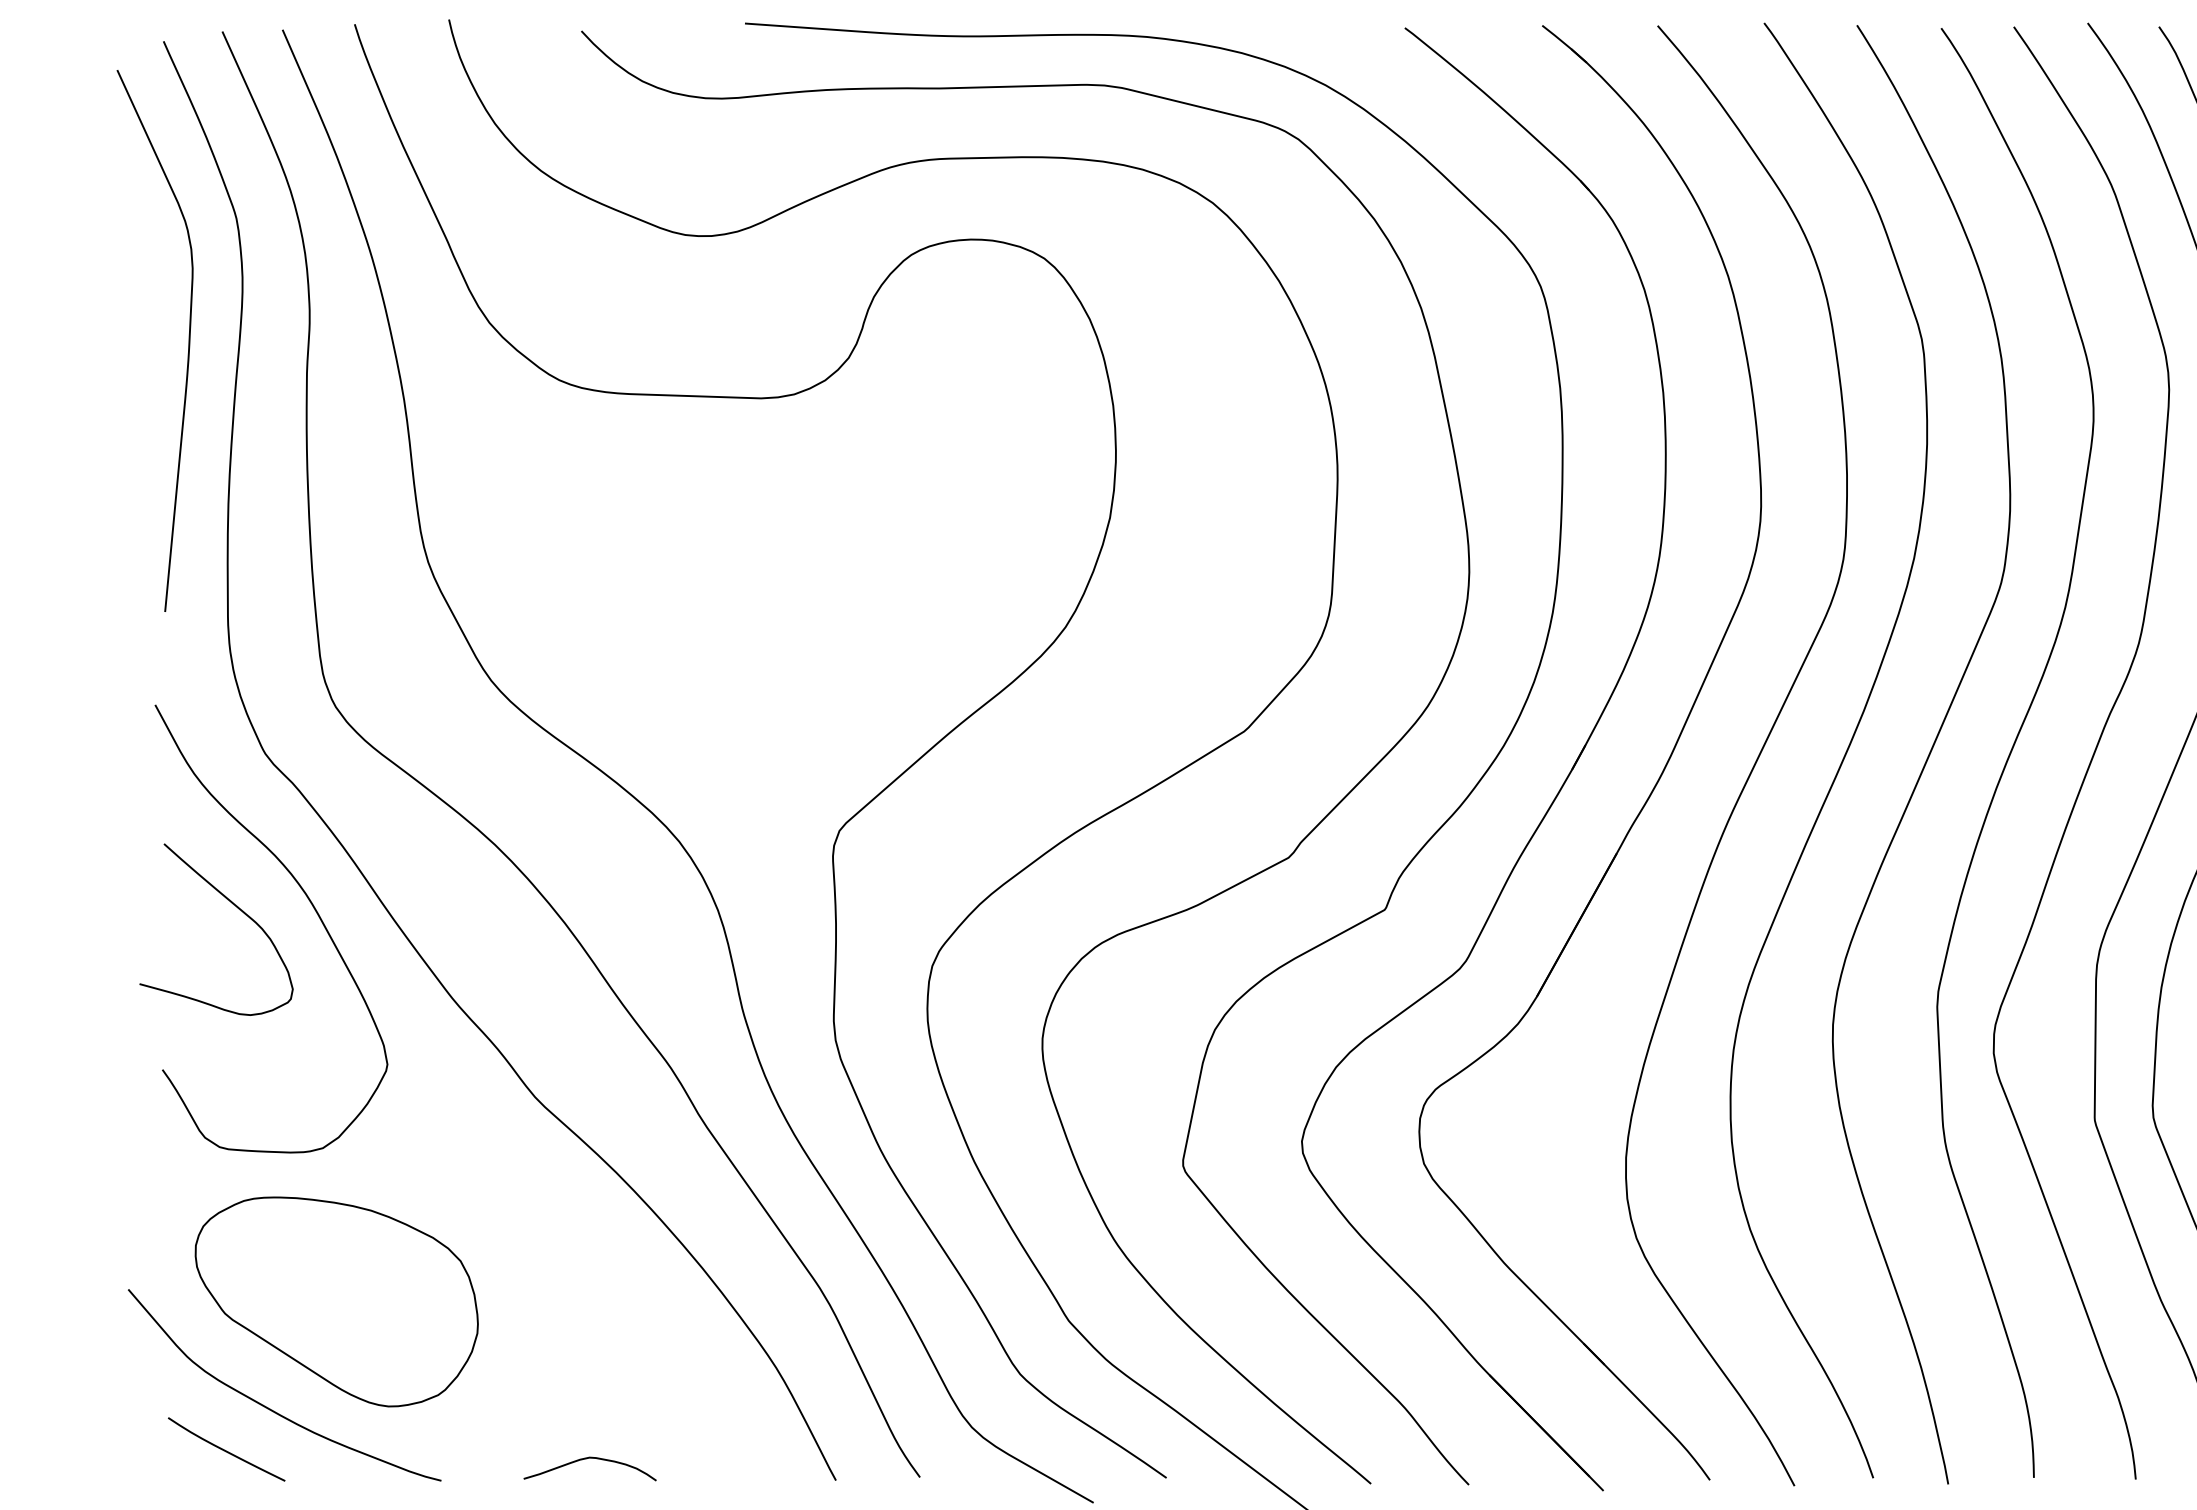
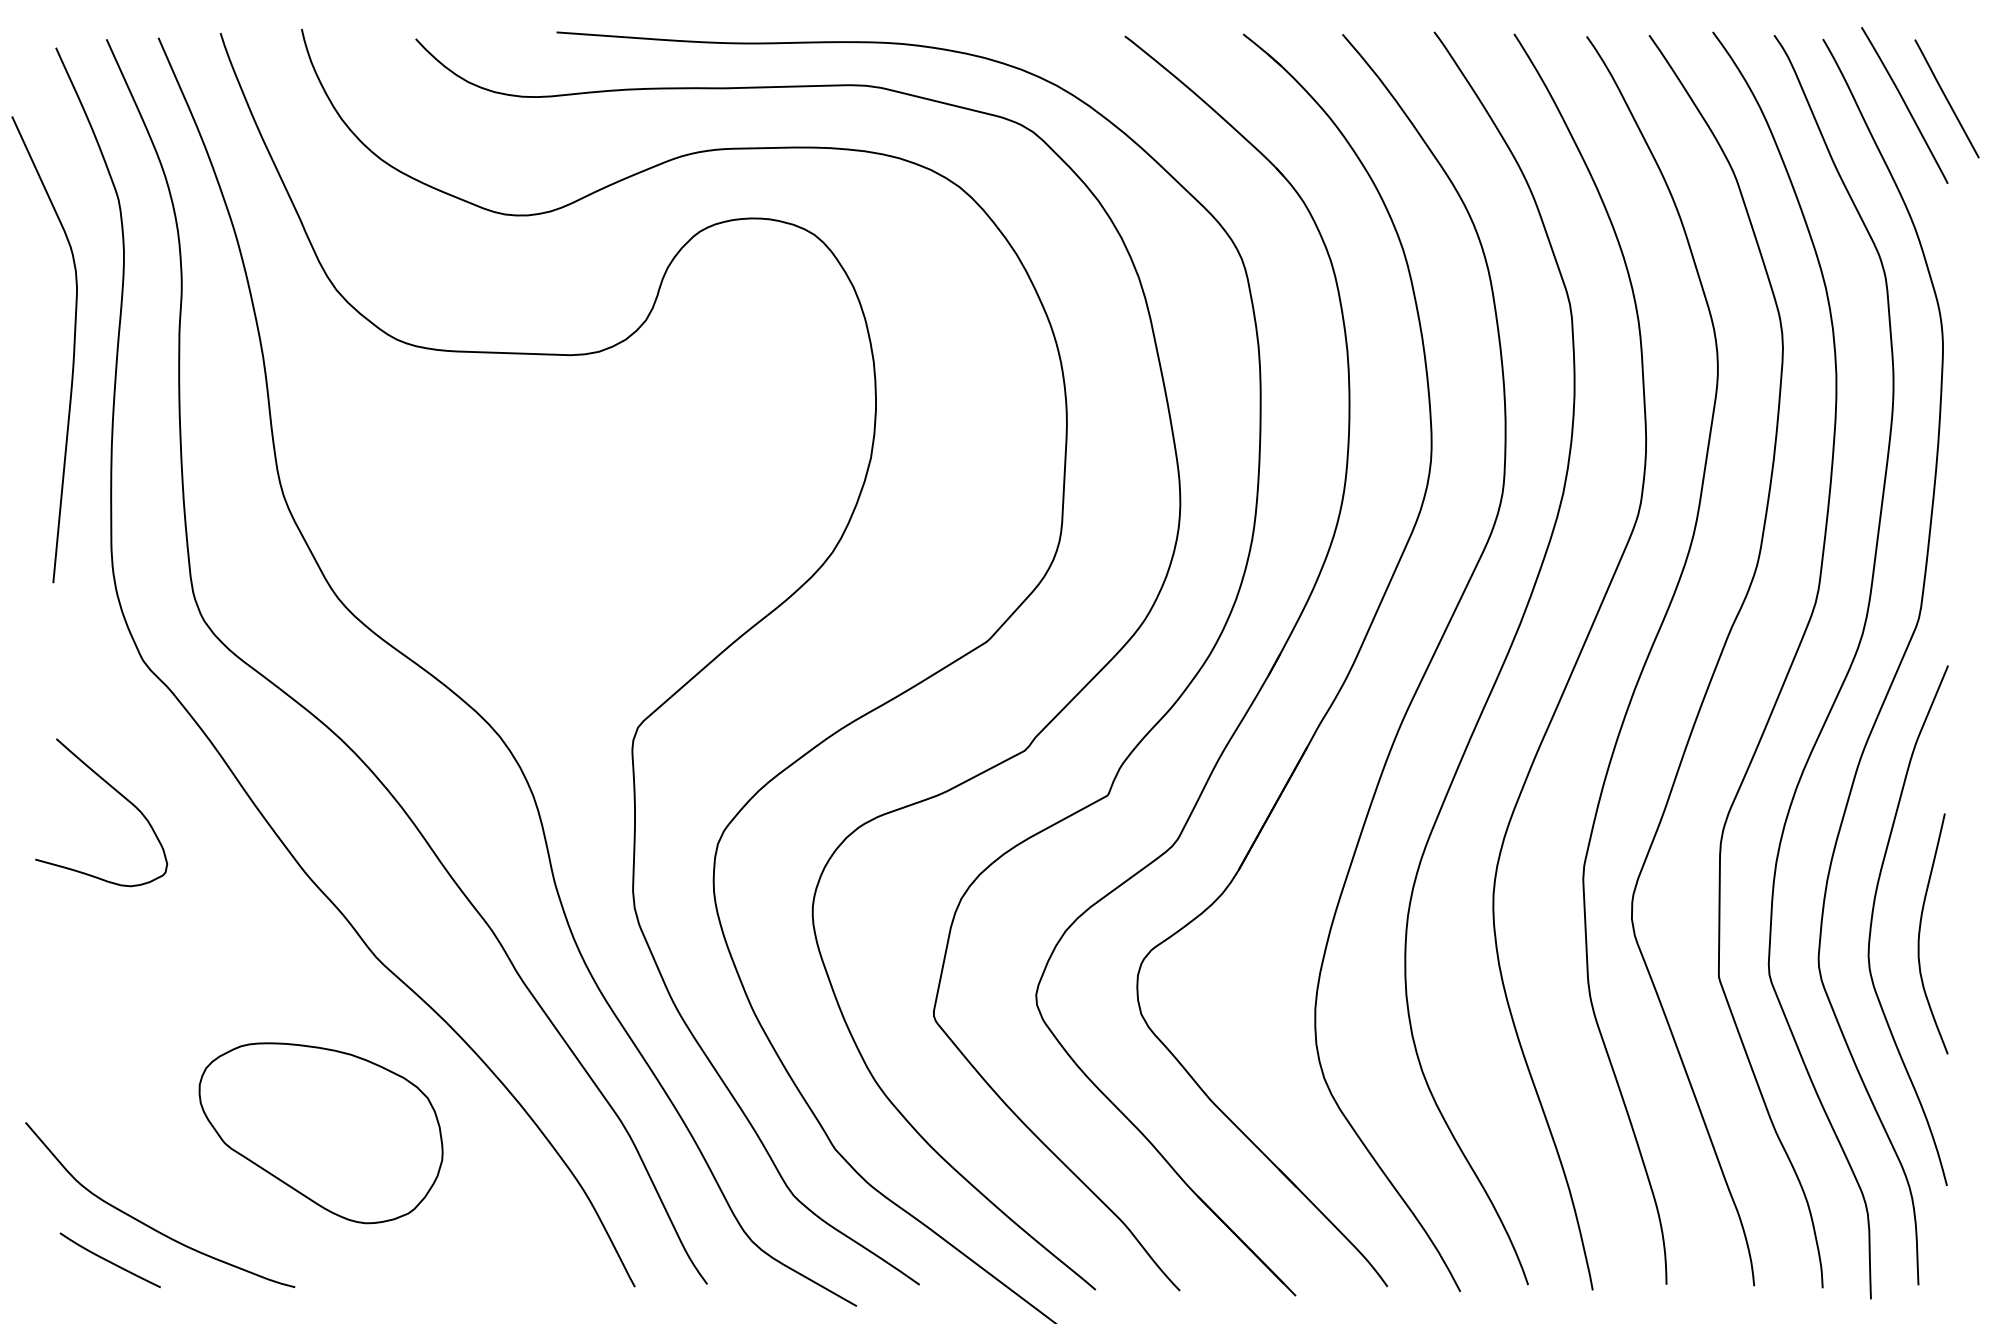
curve: (188, 340) -> (73, 349), moved
curve: (311, 906) -> (183, 792), removed
part: (336, 1302) -> (320, 1133), moved
curve: (590, 1458) -> (423, 1268), removed

